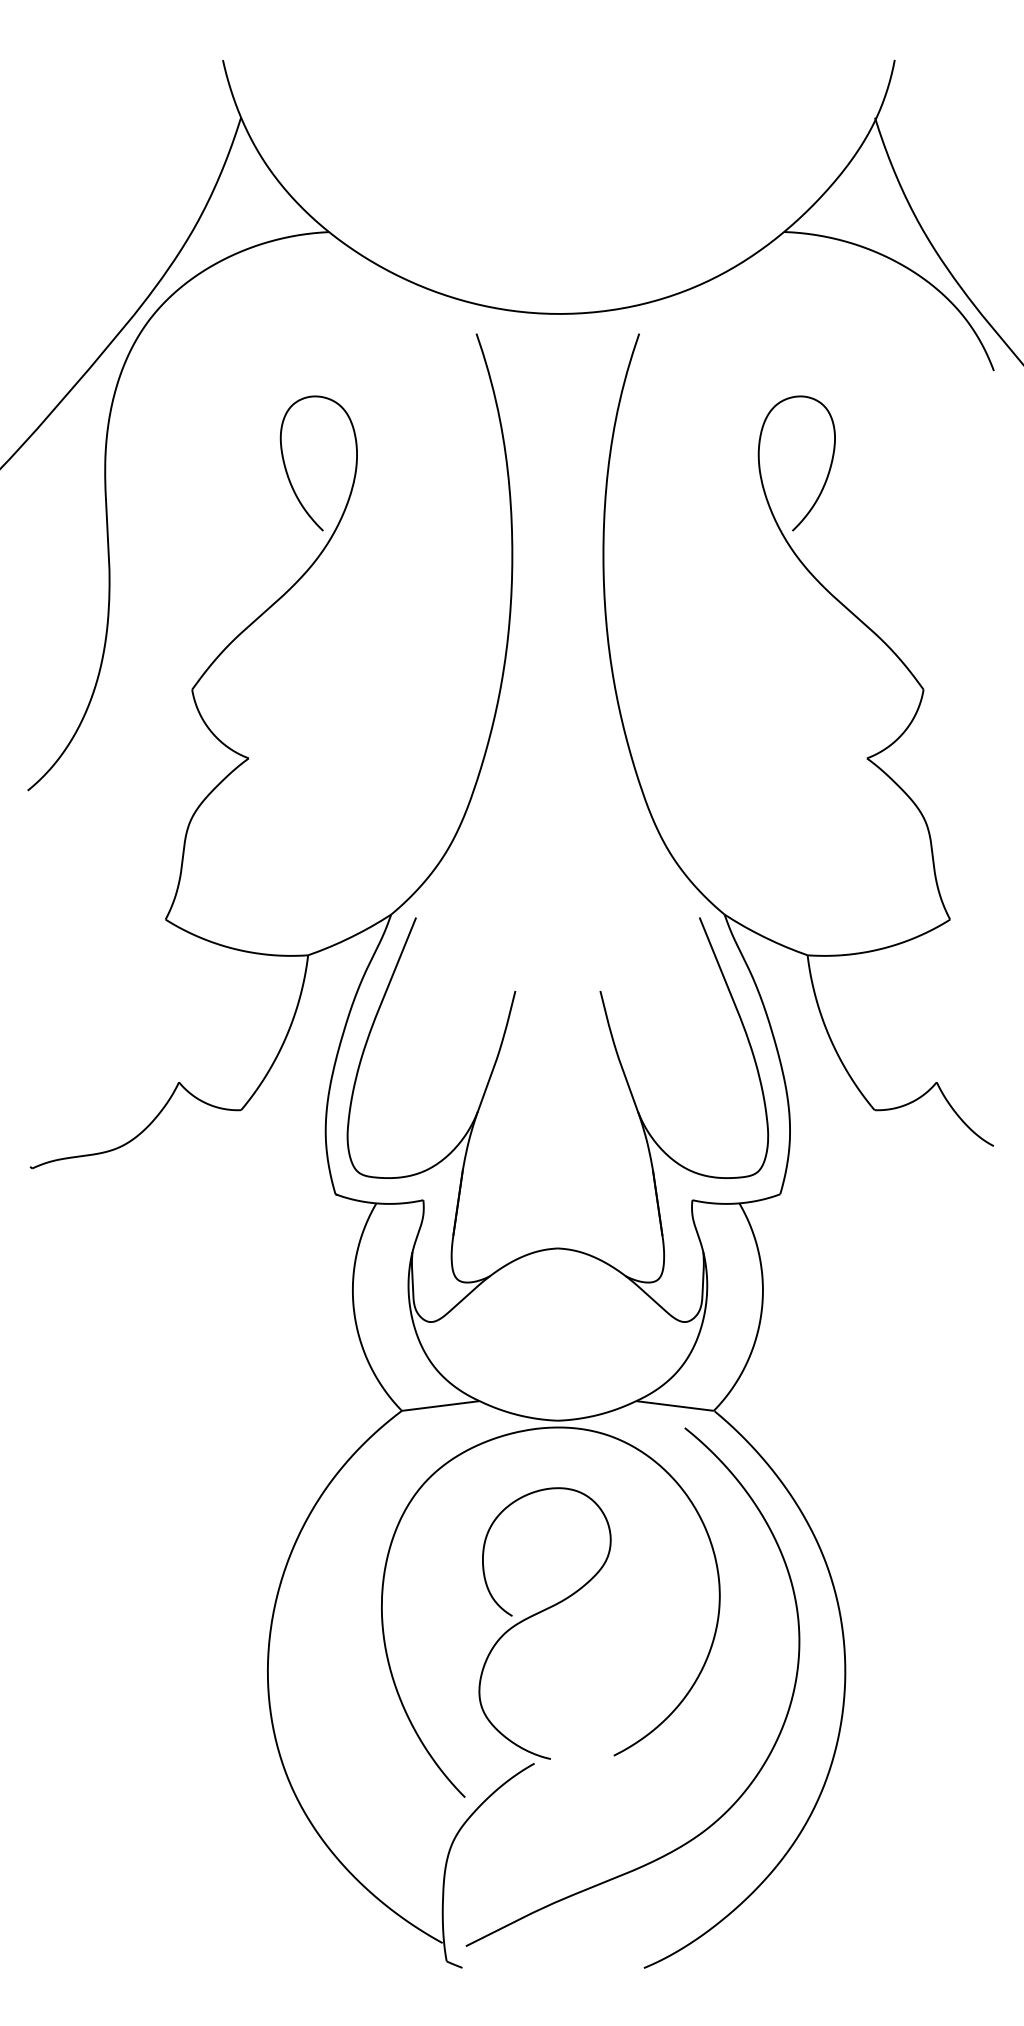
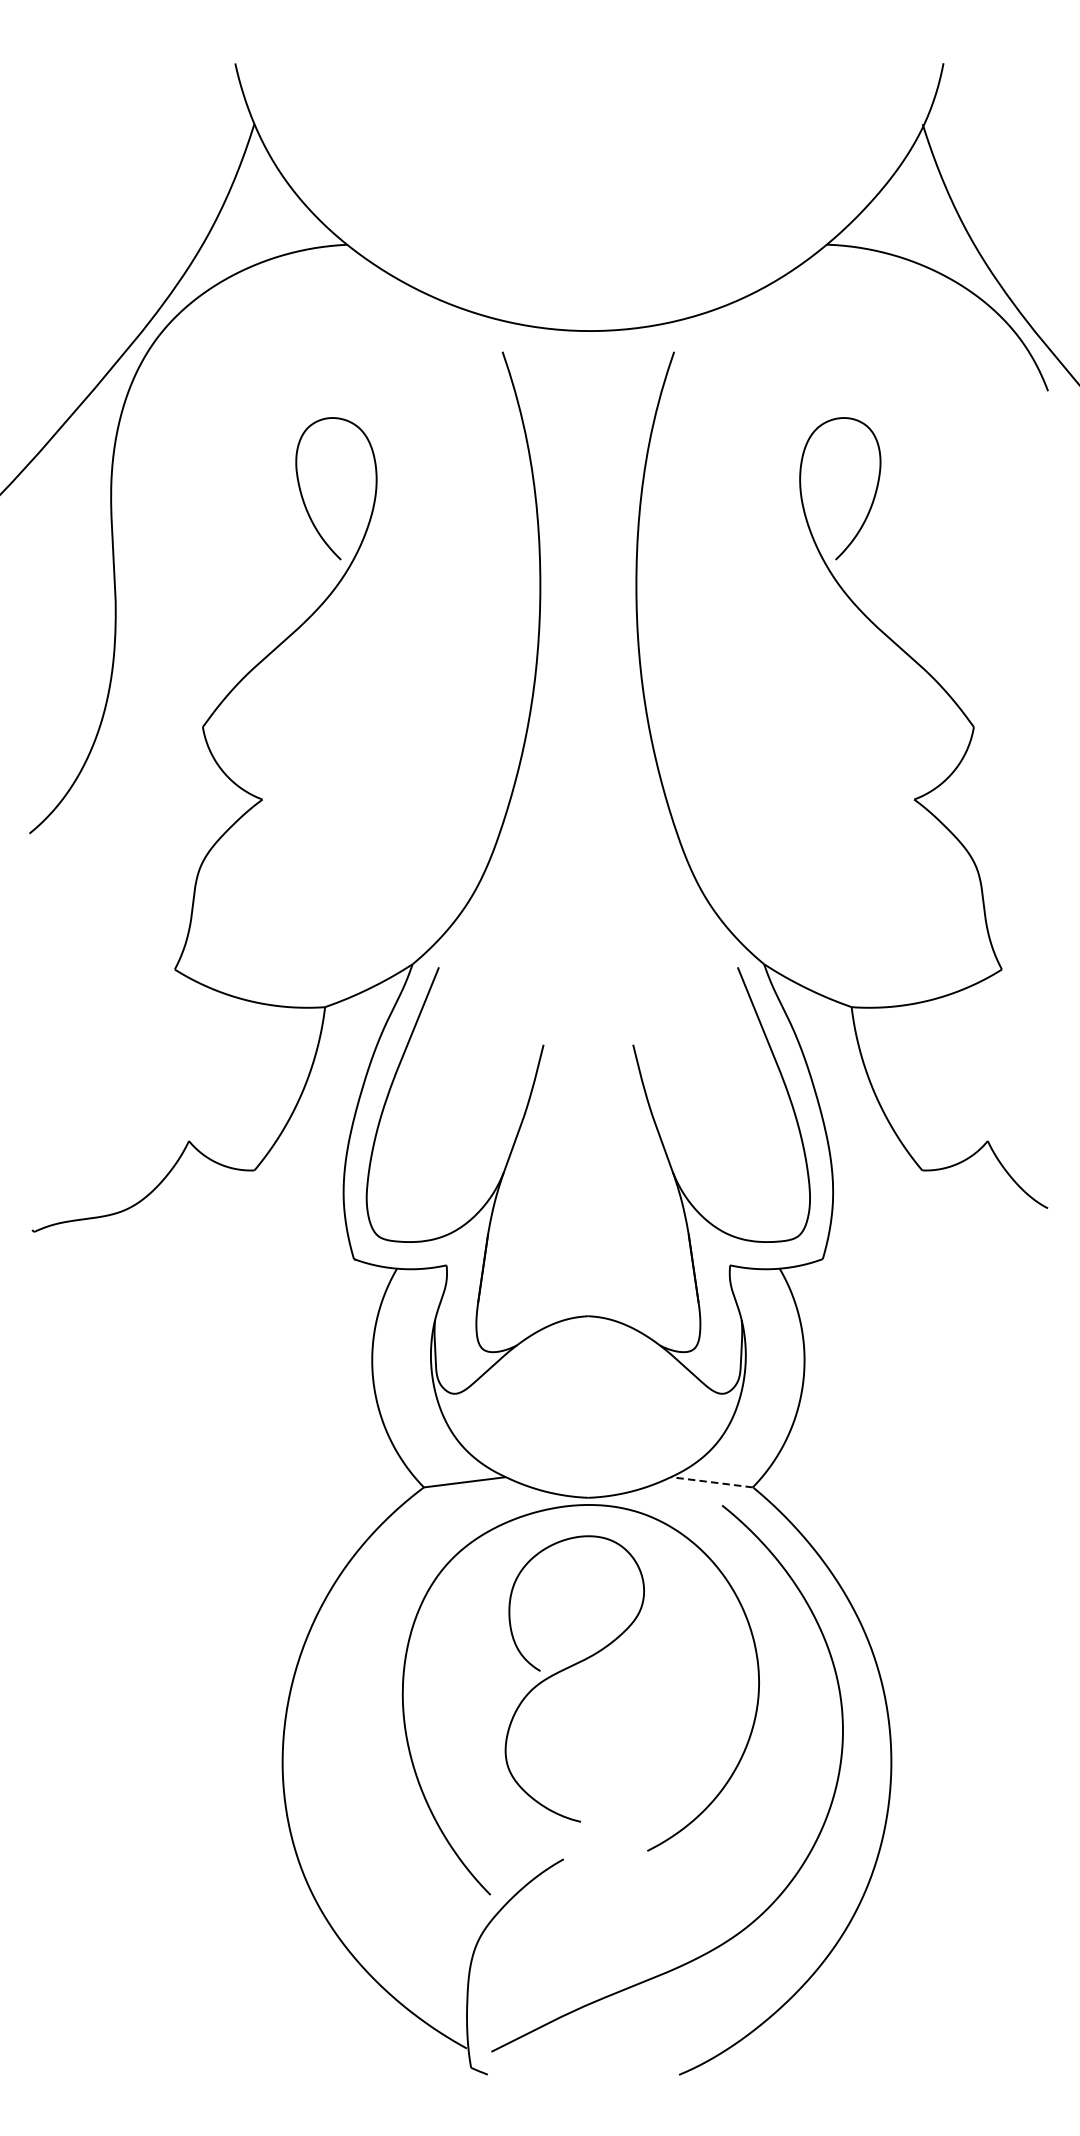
line: (674, 1405) -> (711, 1481), solid -> dashed
curve: (540, 1613) -> (570, 1668), moved

